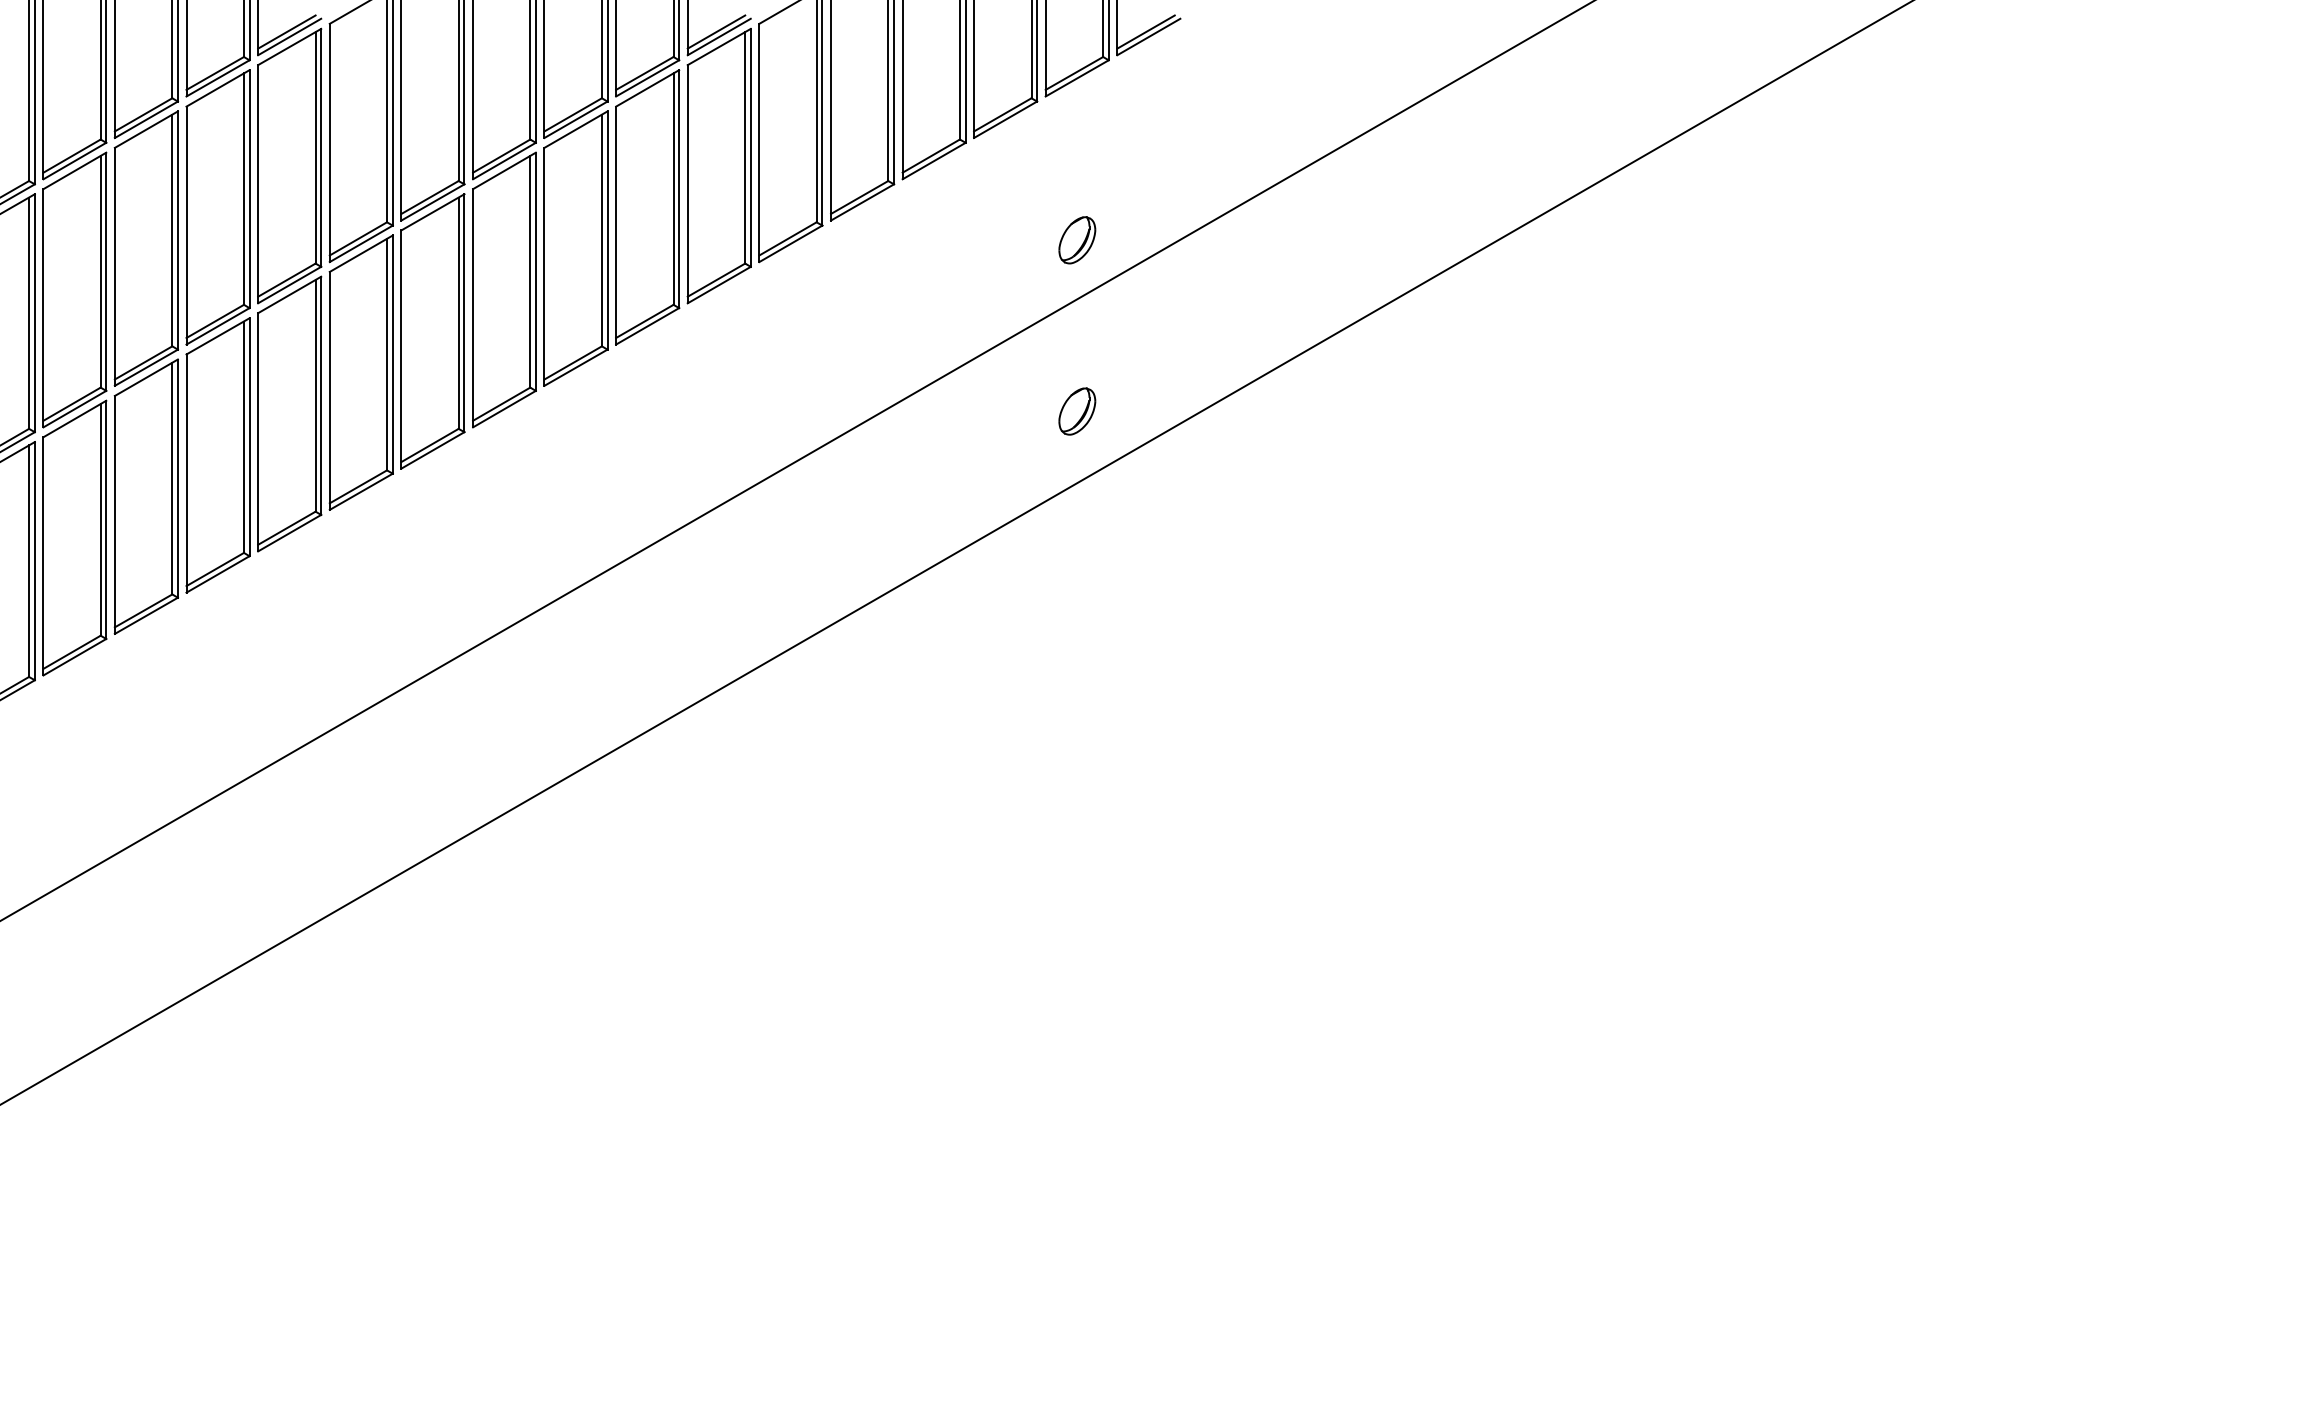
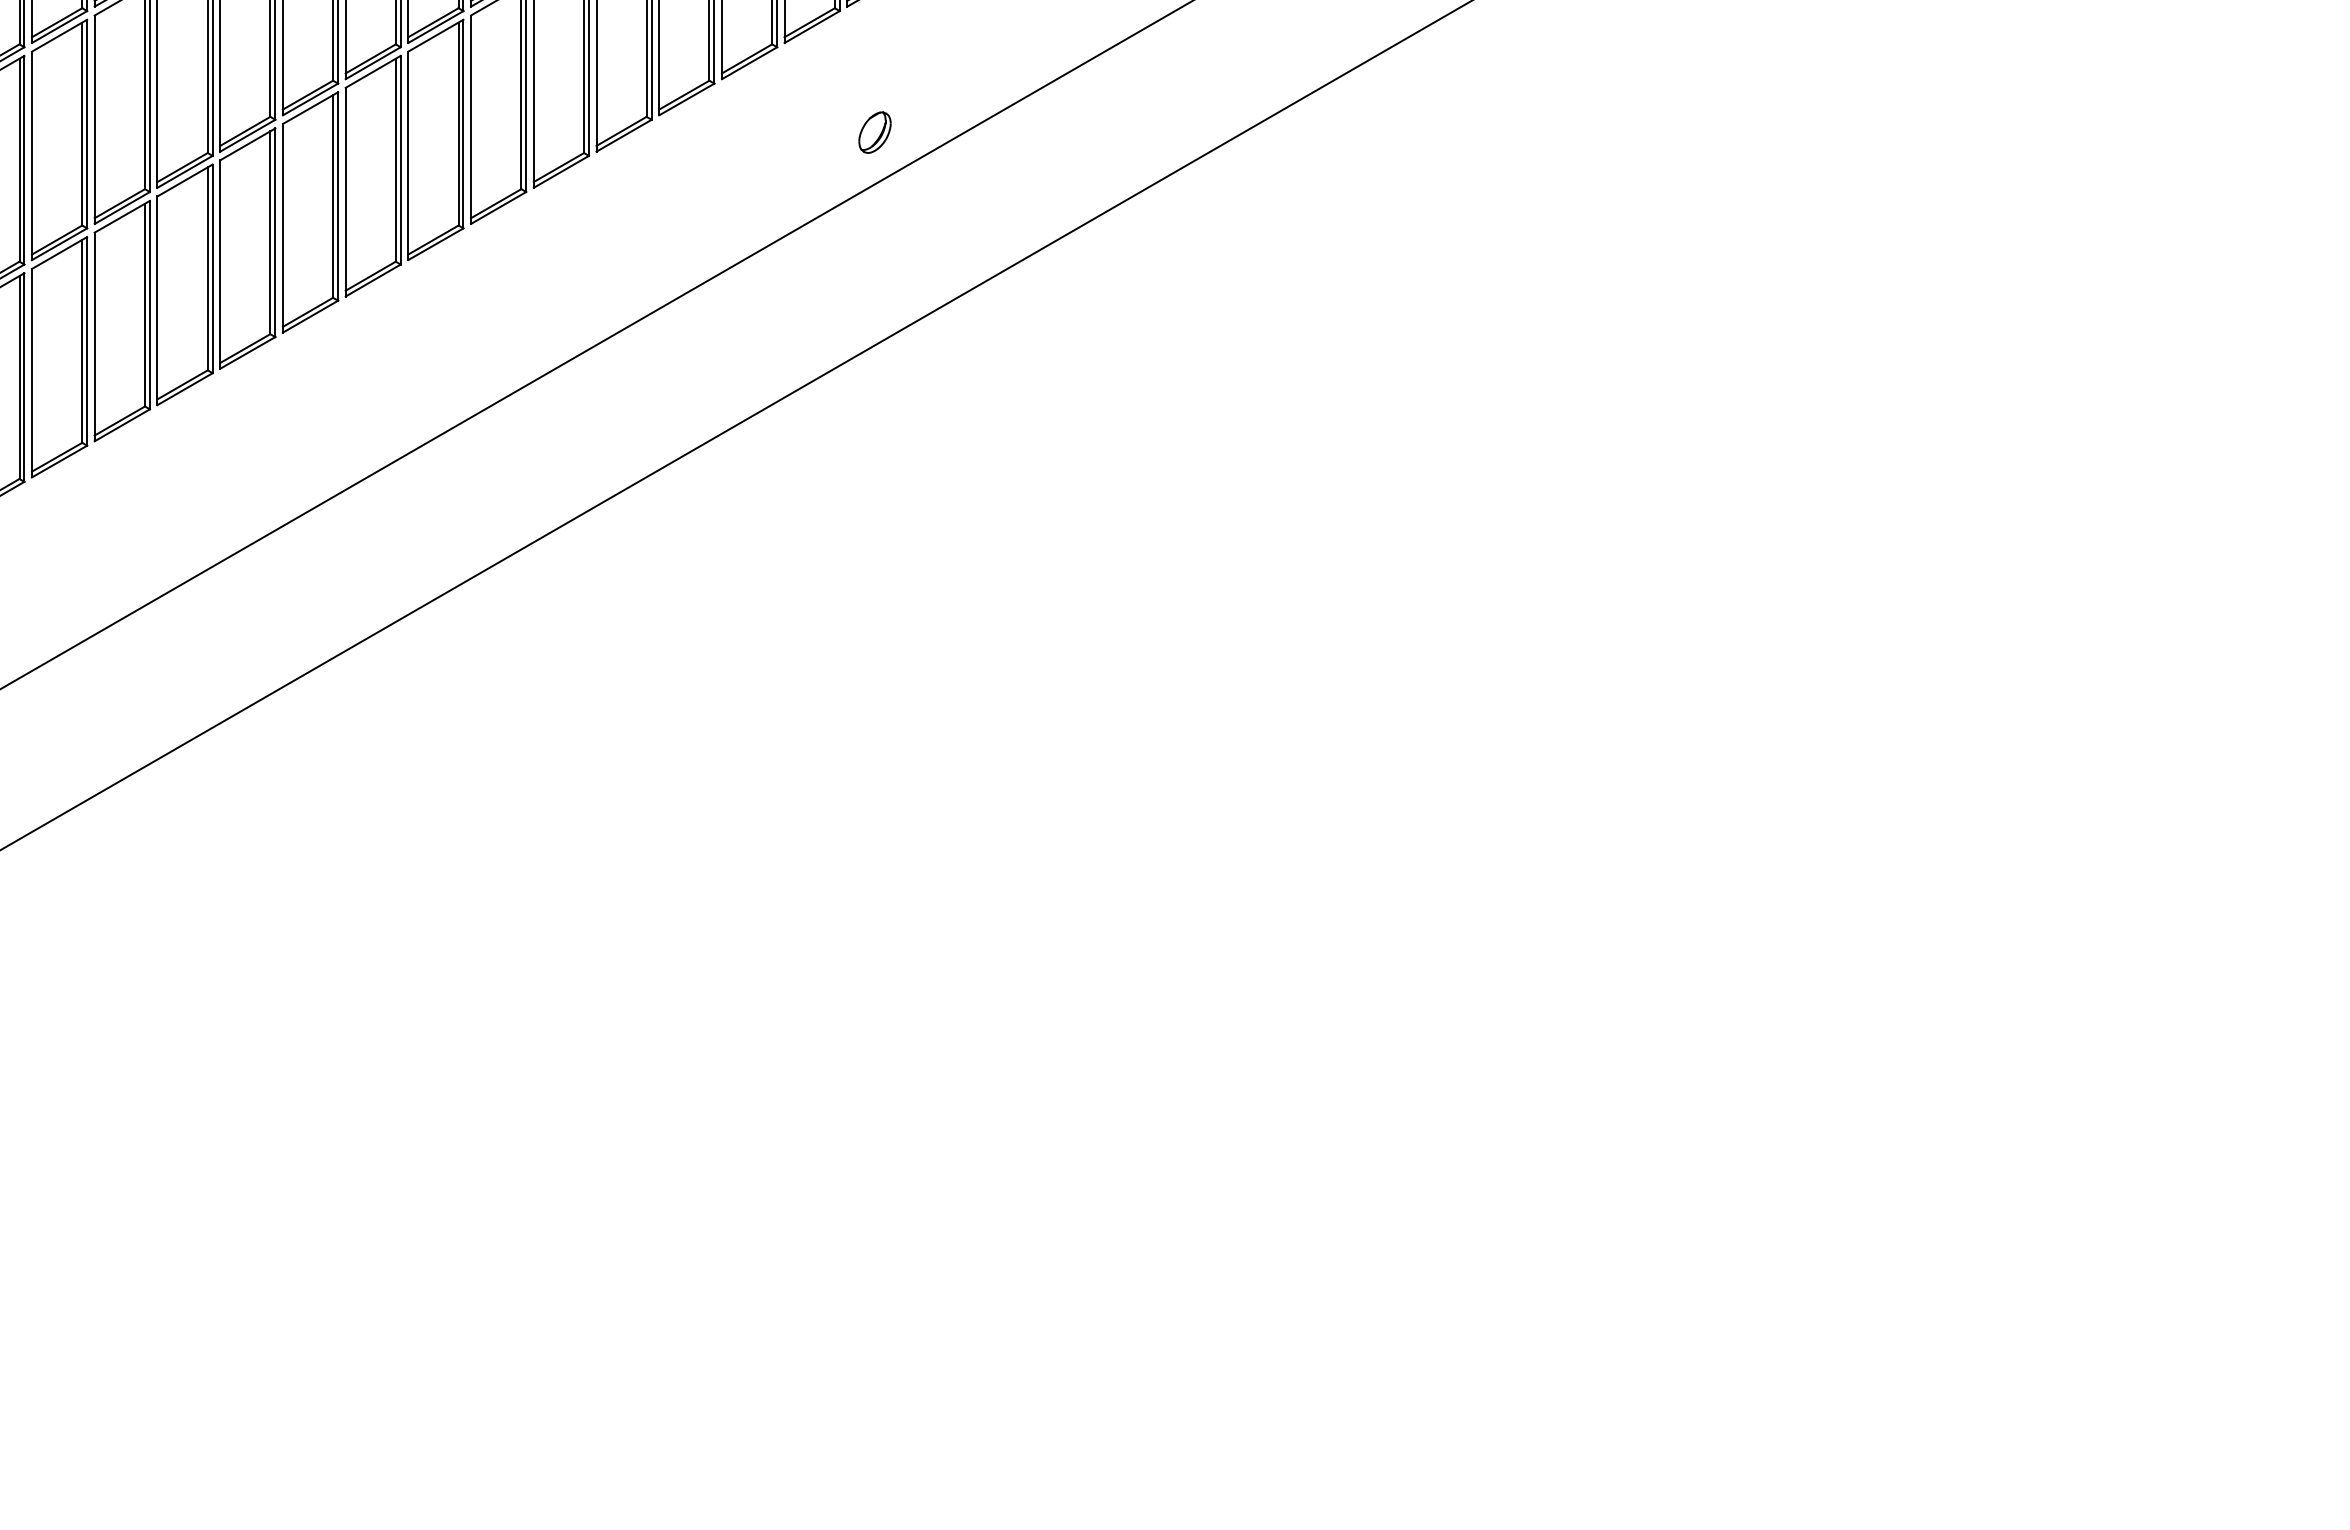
part: (1076, 411) -> (874, 282), removed

